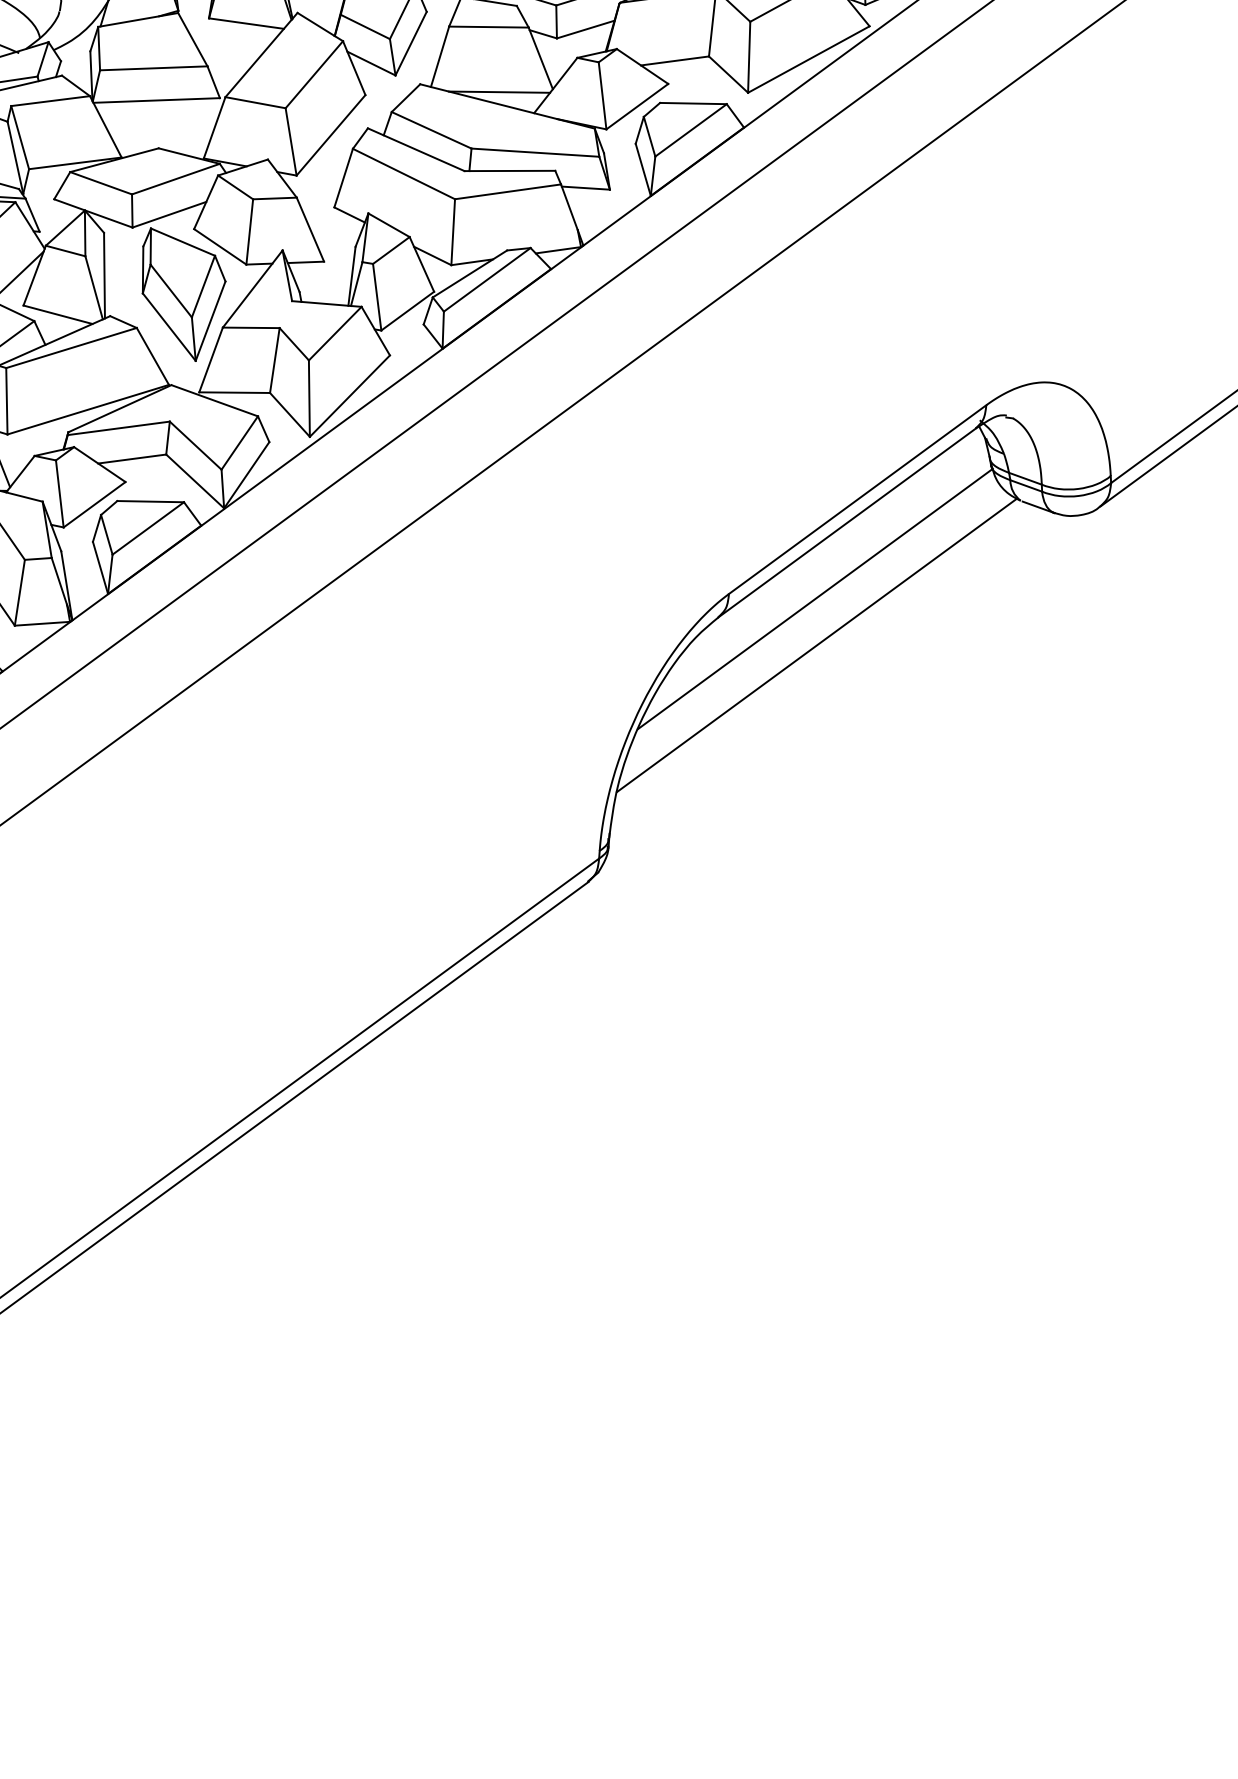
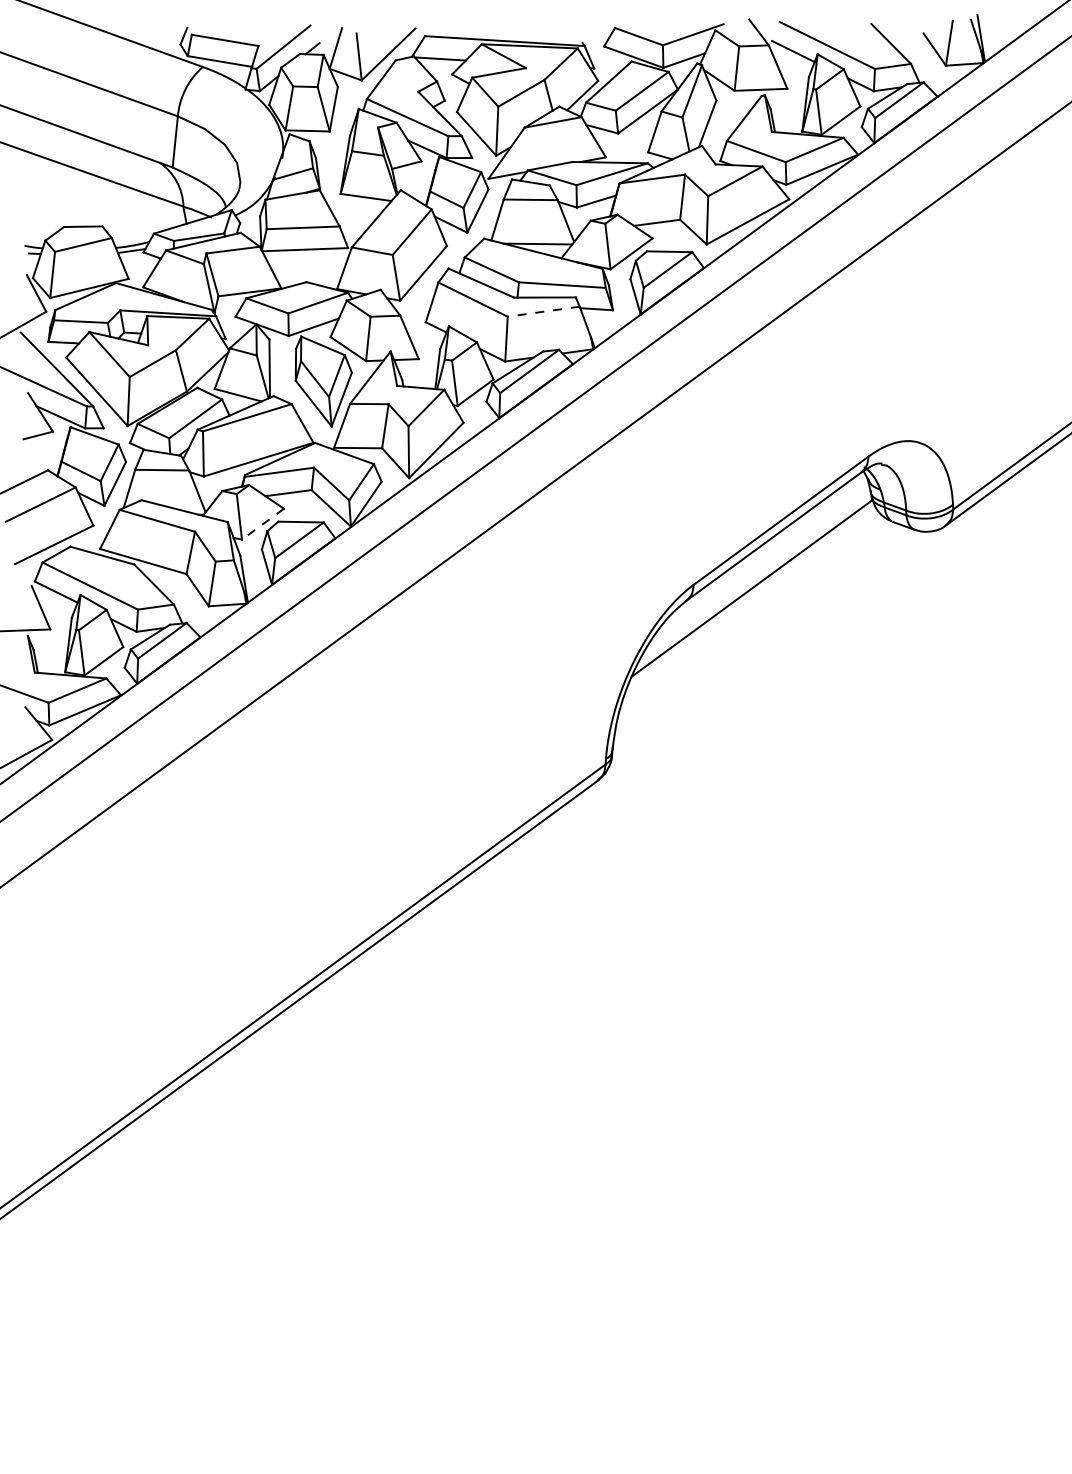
line: (507, 191) -> (543, 311), solid -> dashed
line: (93, 505) -> (262, 524), solid -> dashed
line: (816, 645) -> (753, 619), removed

